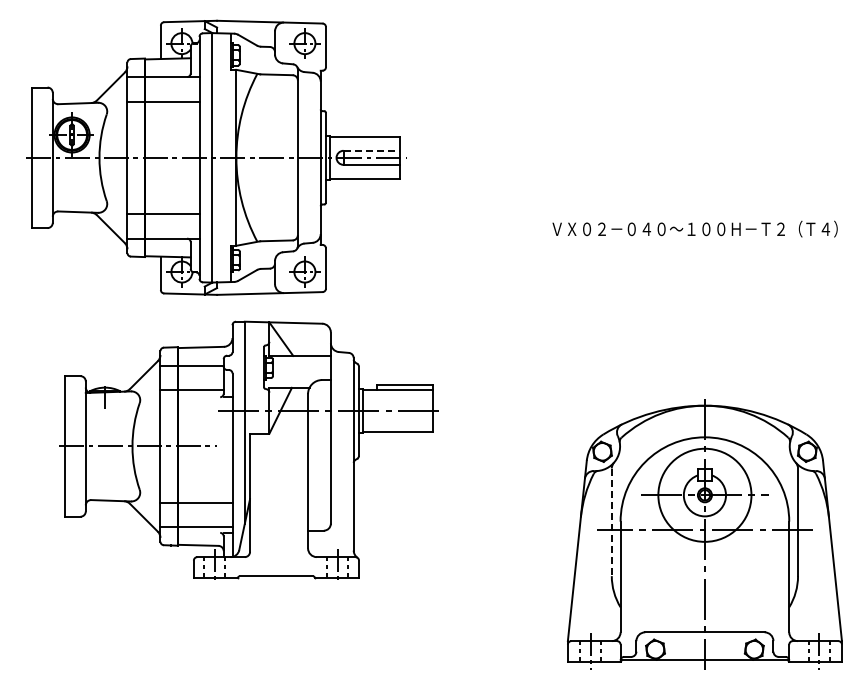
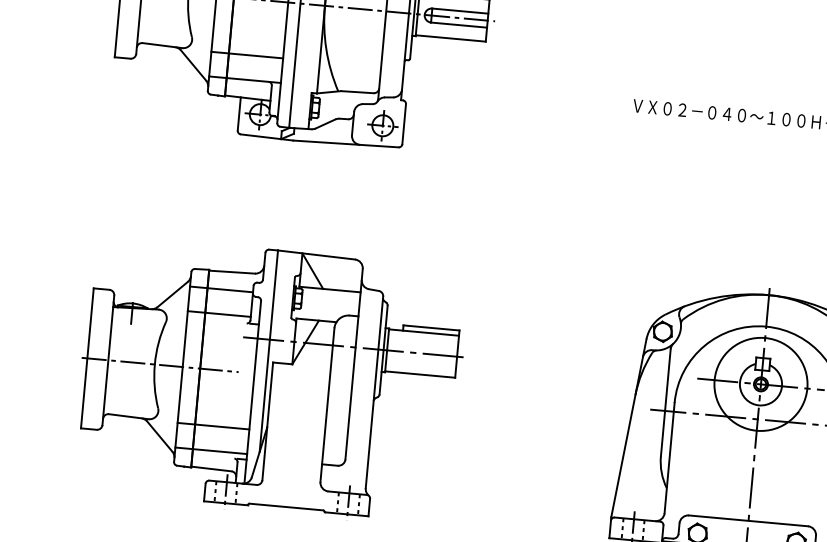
line: (372, 150) -> (461, 10), dashed -> solid
part: (248, 449) -> (270, 378), moved
line: (611, 522) -> (665, 403), dashed -> solid

